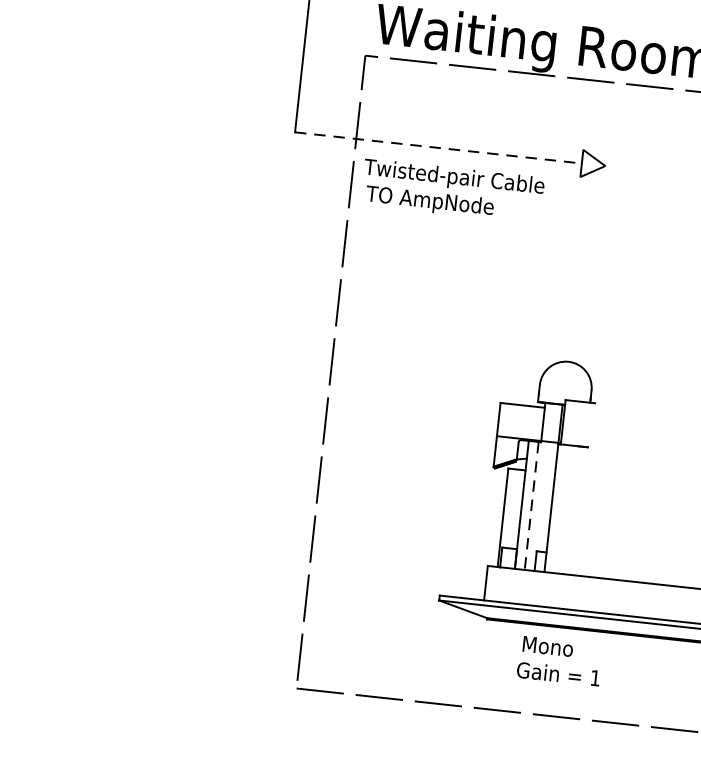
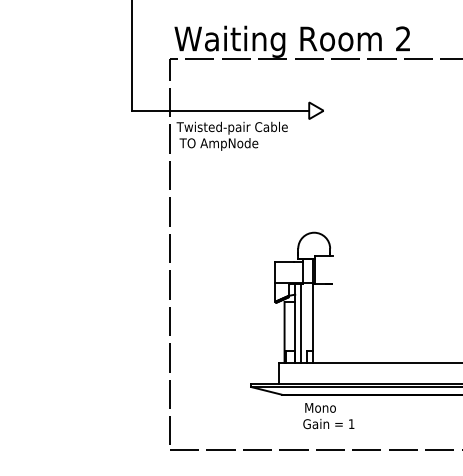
line: (438, 147) -> (220, 110), dashed -> solid
line: (531, 506) -> (301, 323), dashed -> solid

